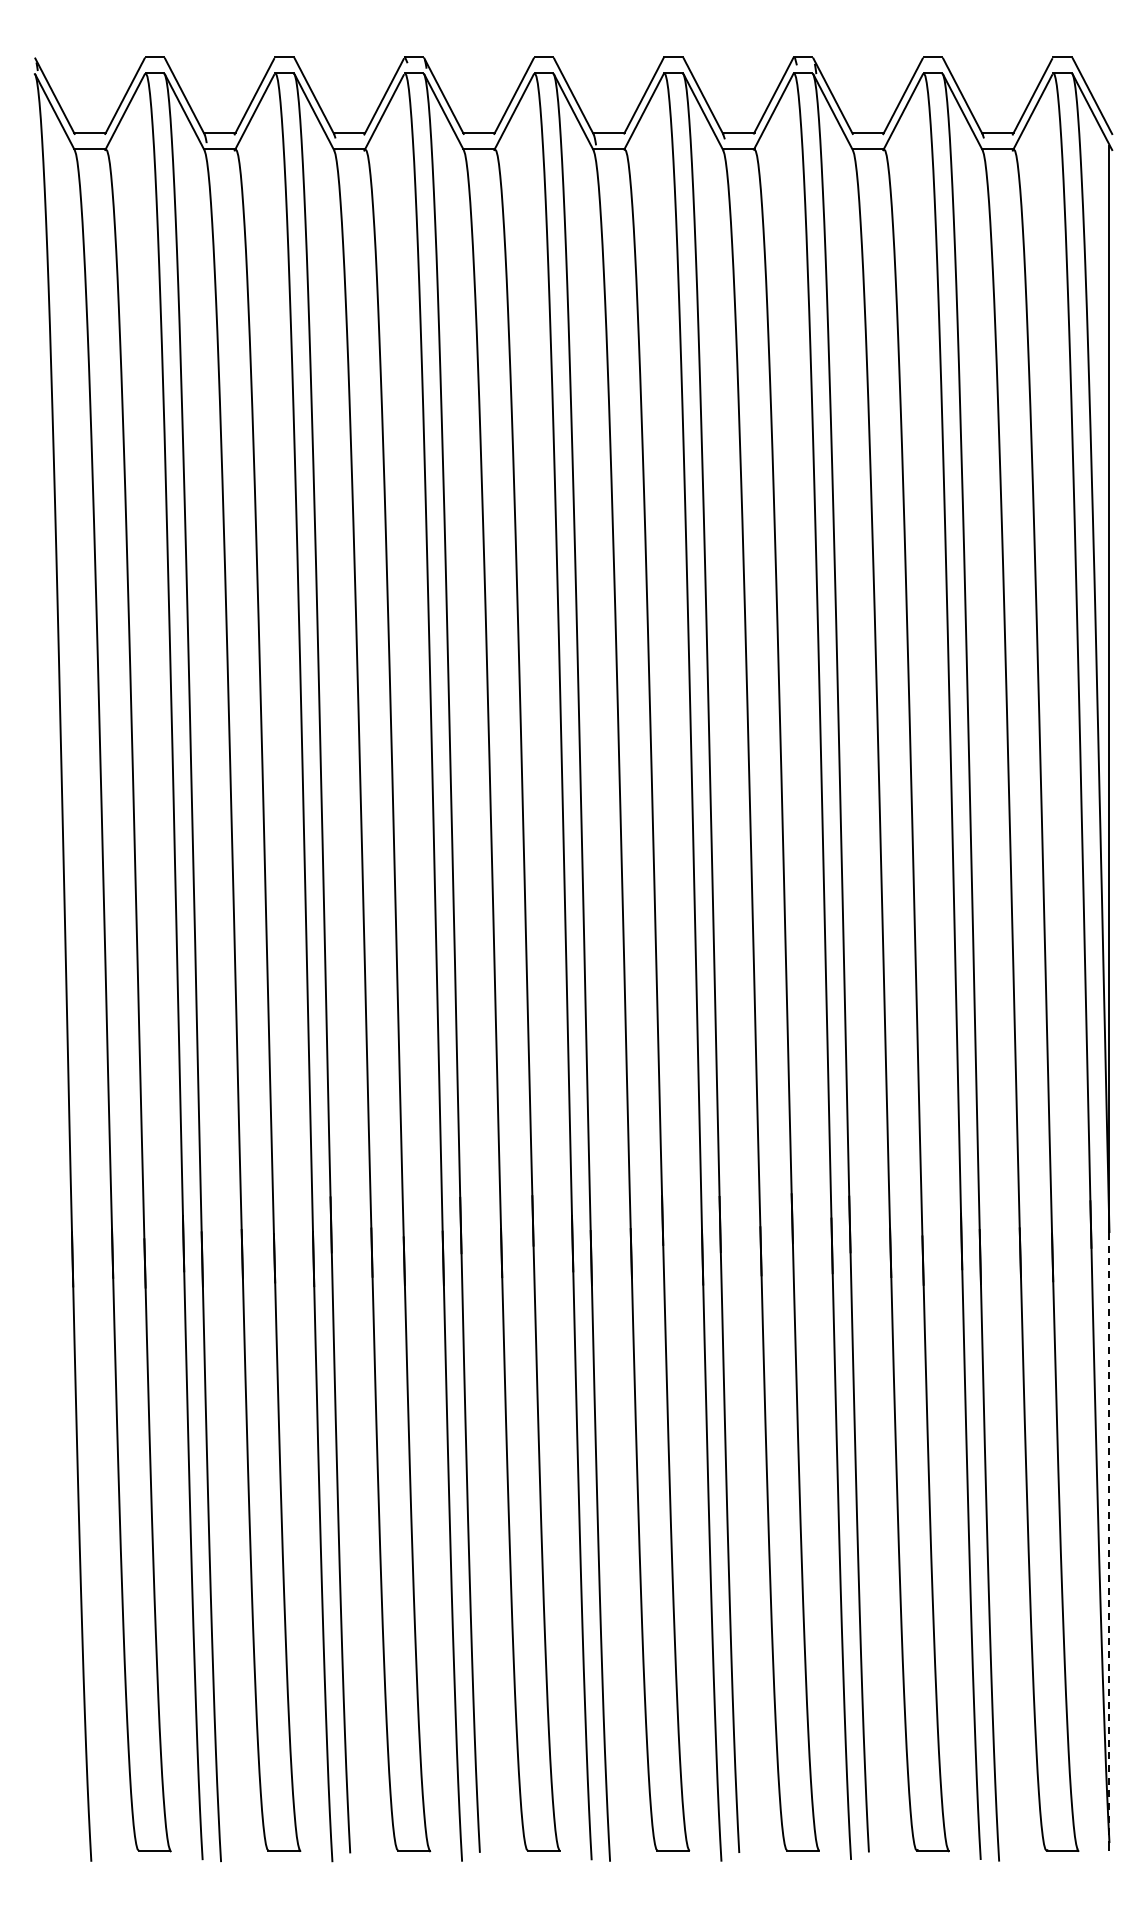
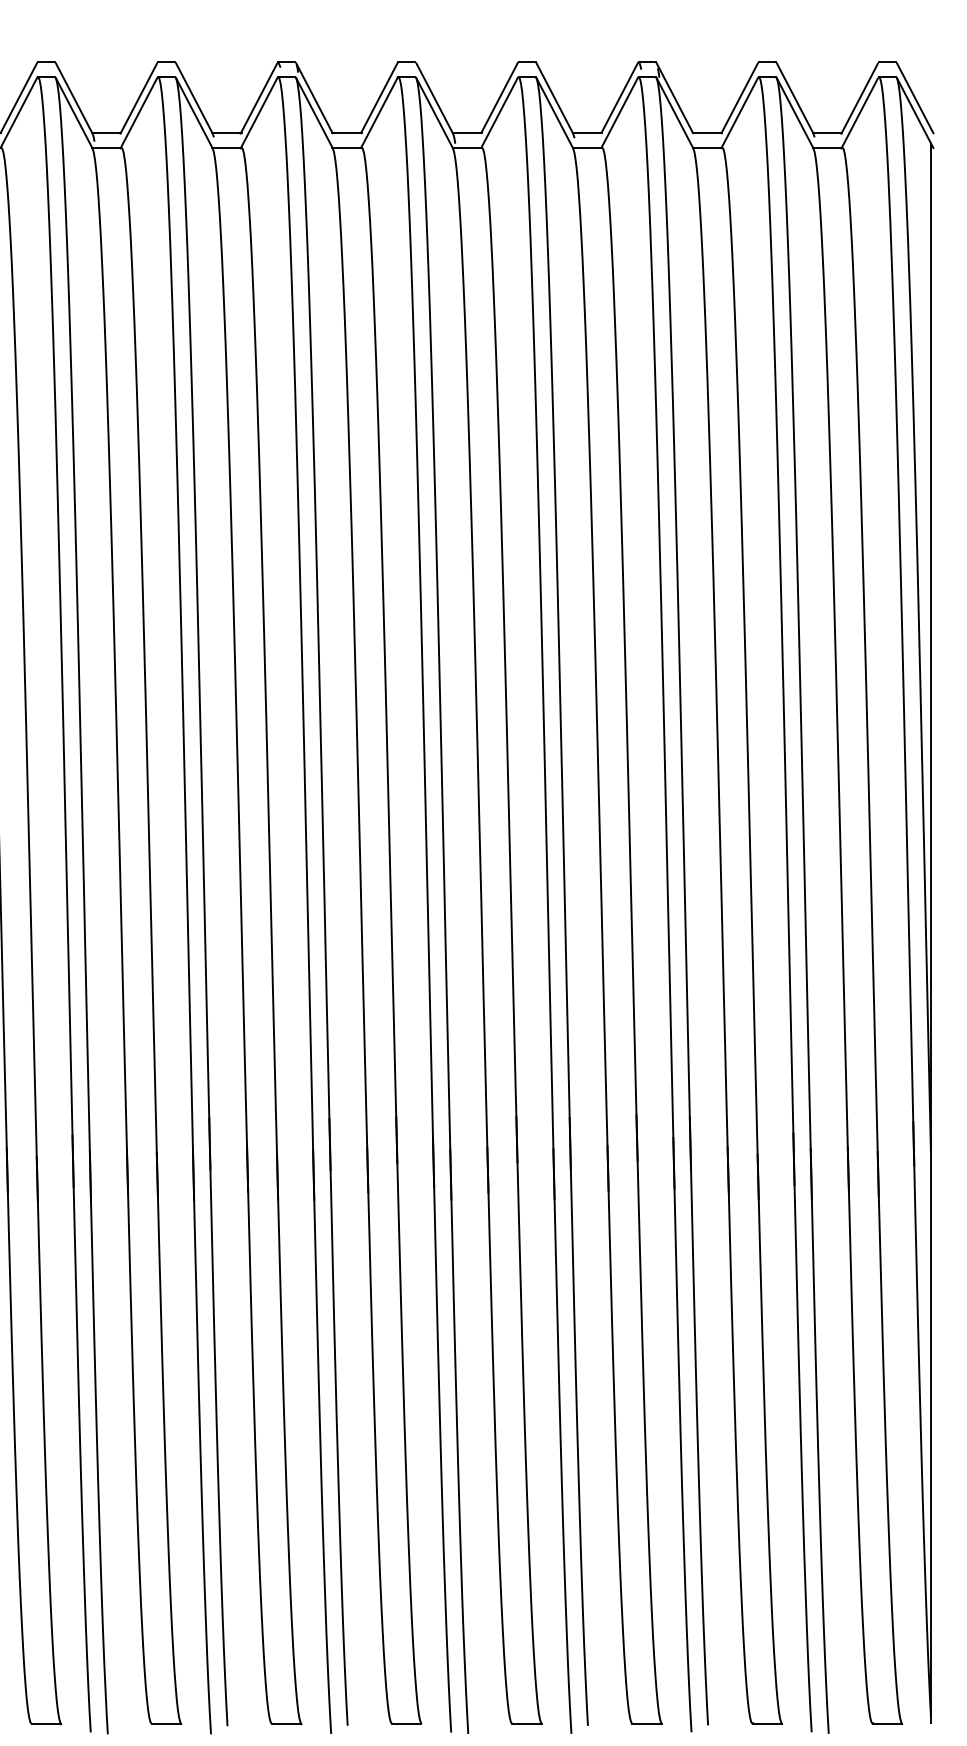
line: (1109, 1538) -> (930, 1434), dashed -> solid

